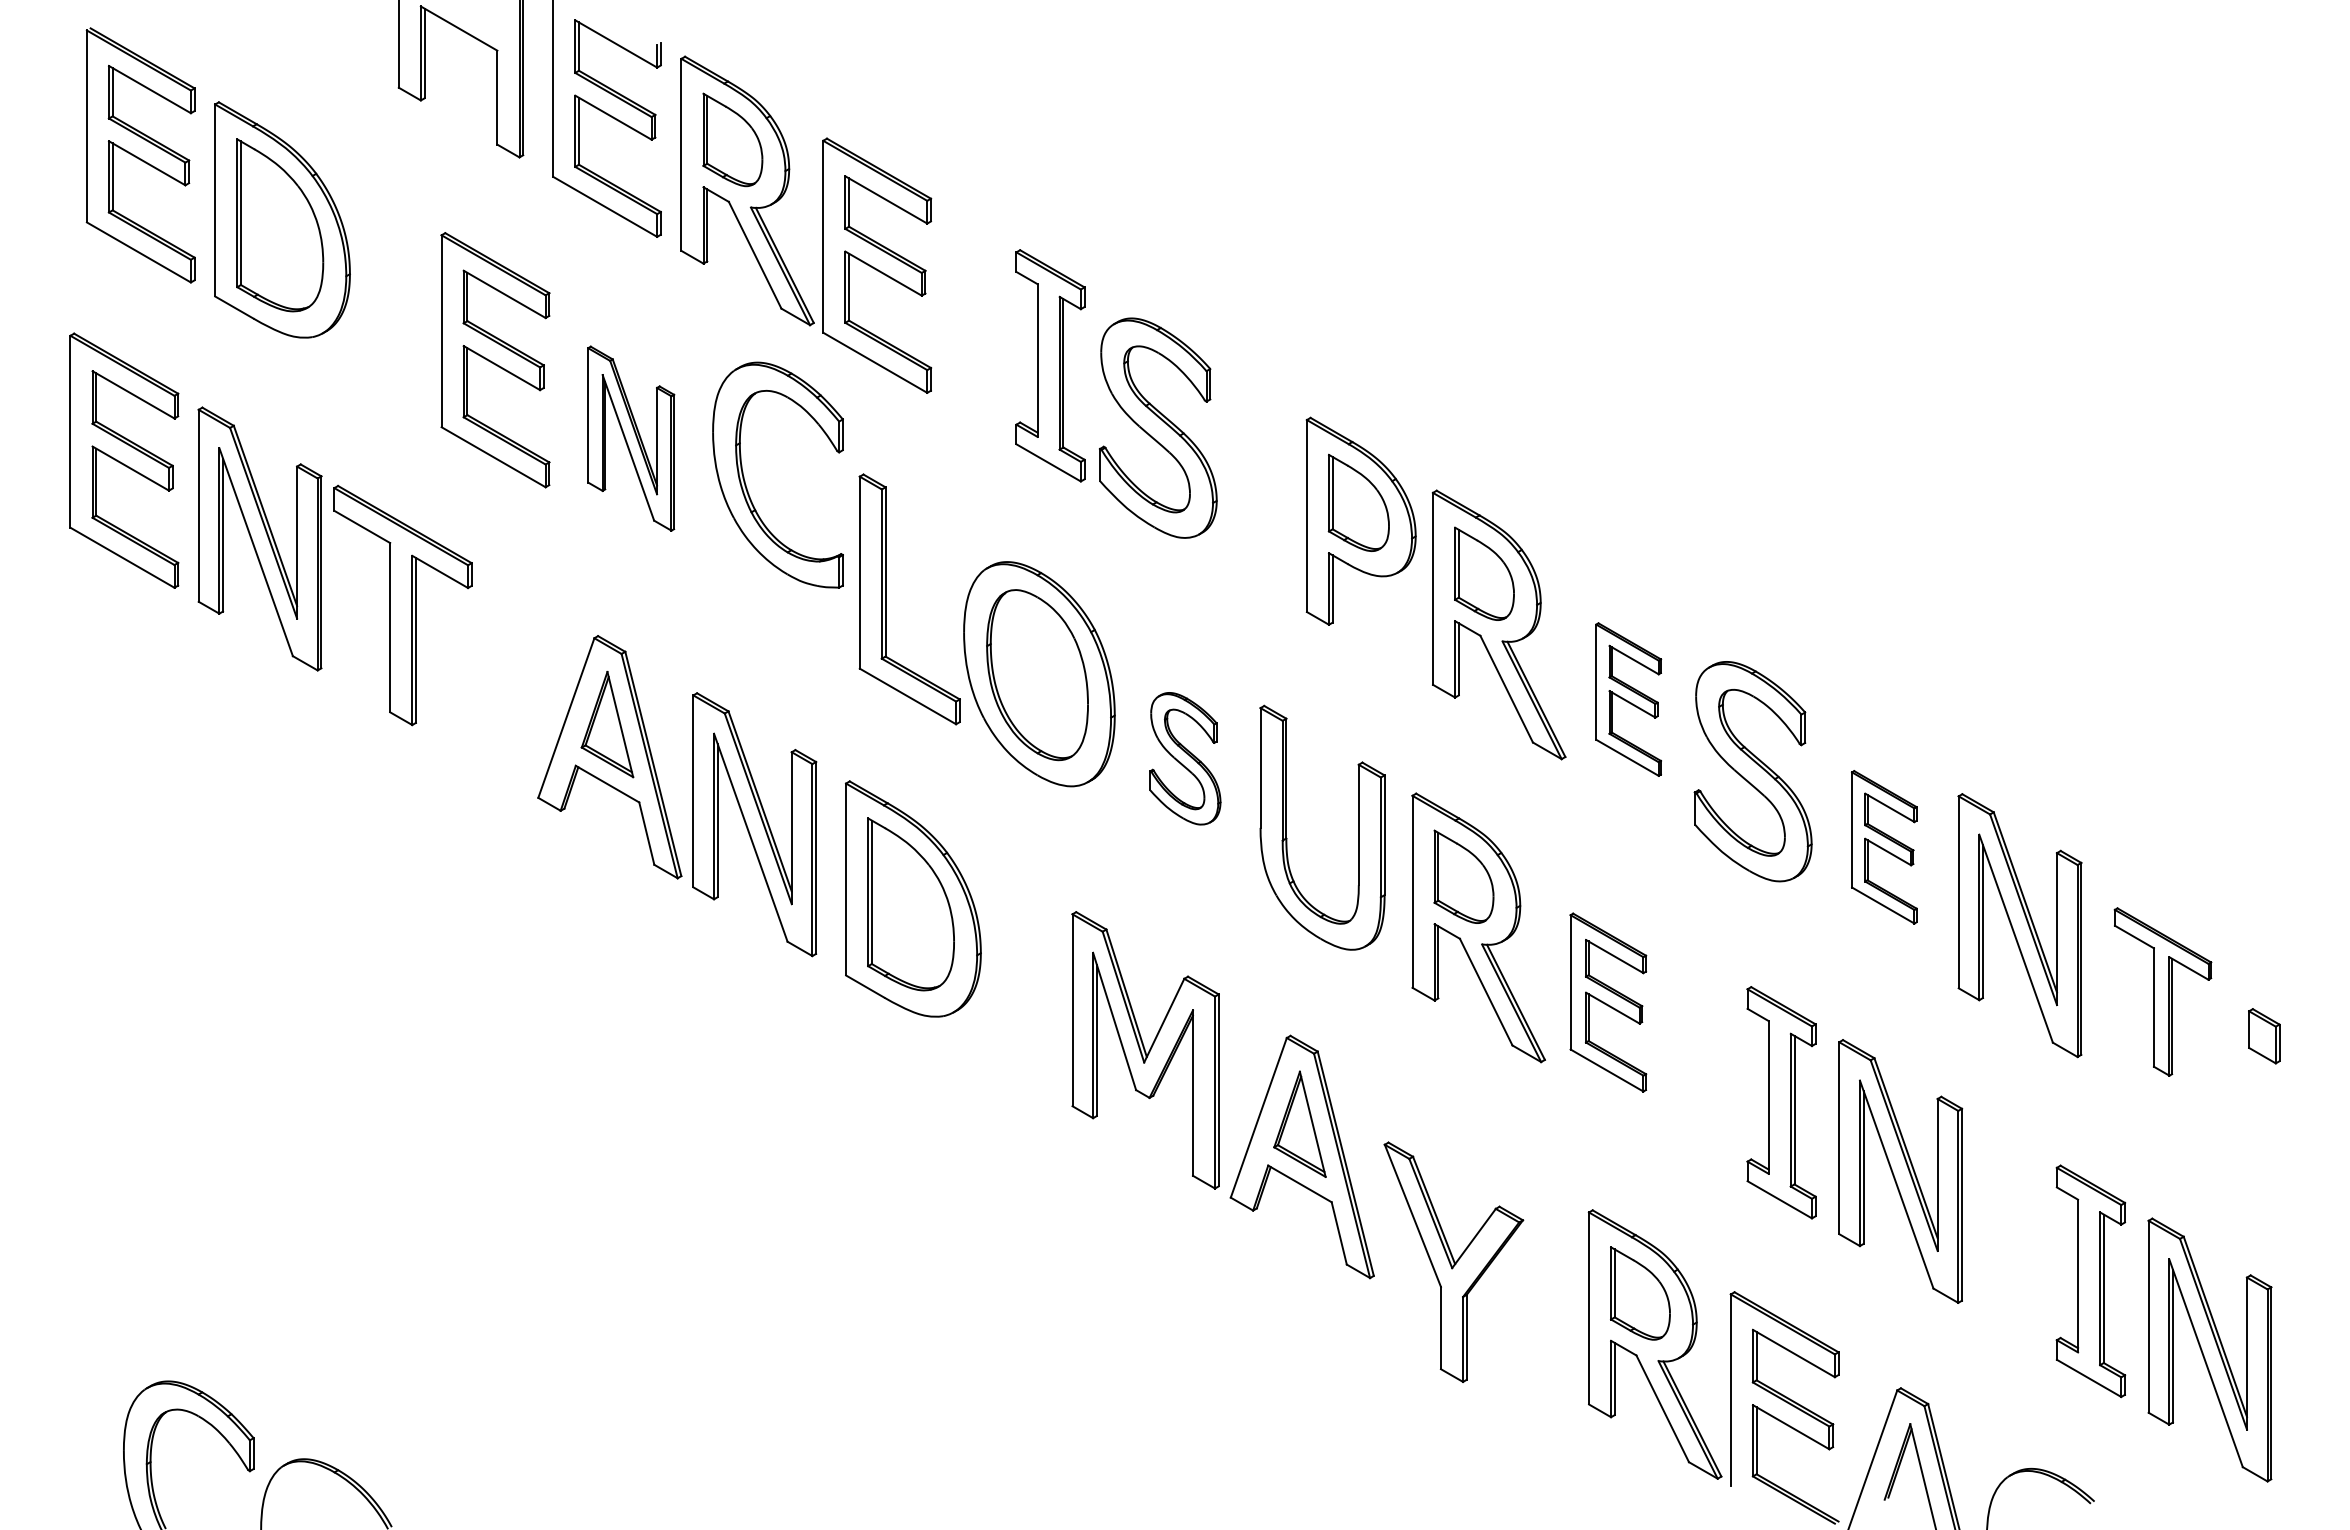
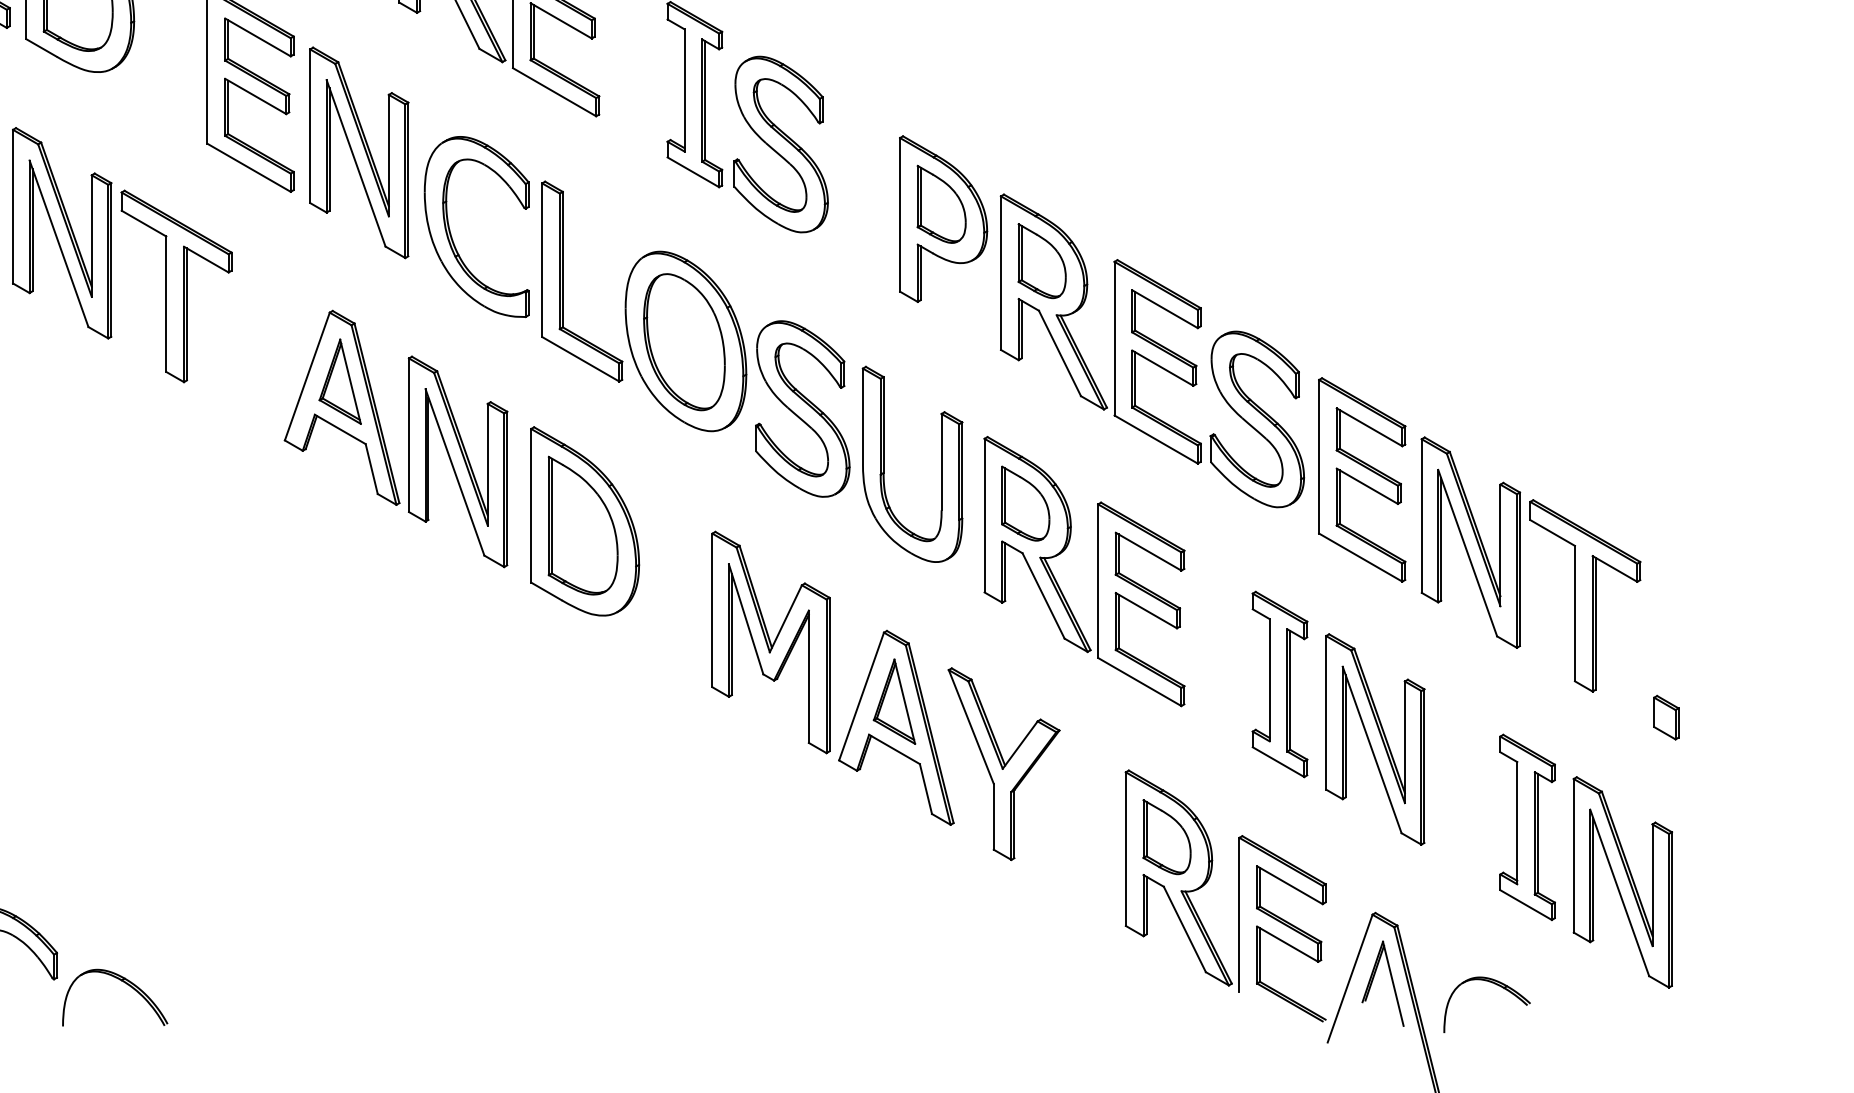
part: (630, 438) -> (358, 152), size x1.43
part: (745, 480) -> (450, 231), moved
part: (1628, 699) -> (1157, 361), size x1.67
part: (1185, 758) -> (802, 408), size x1.67
part: (1884, 847) -> (1362, 480), size x1.67
part: (2162, 991) -> (1584, 595), size x1.43
part: (1608, 1002) -> (1141, 604), size x1.43
part: (2264, 1036) -> (1666, 717), moved
part: (1453, 1261) -> (1003, 763), moved

